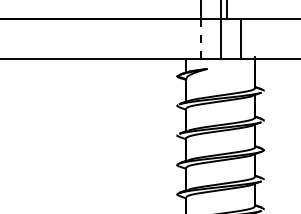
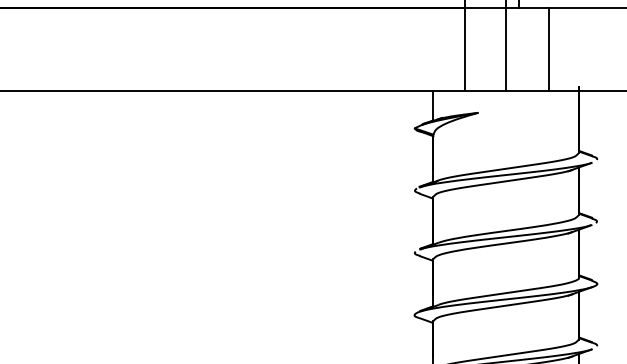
line: (200, 38) -> (463, 48), dashed -> solid

